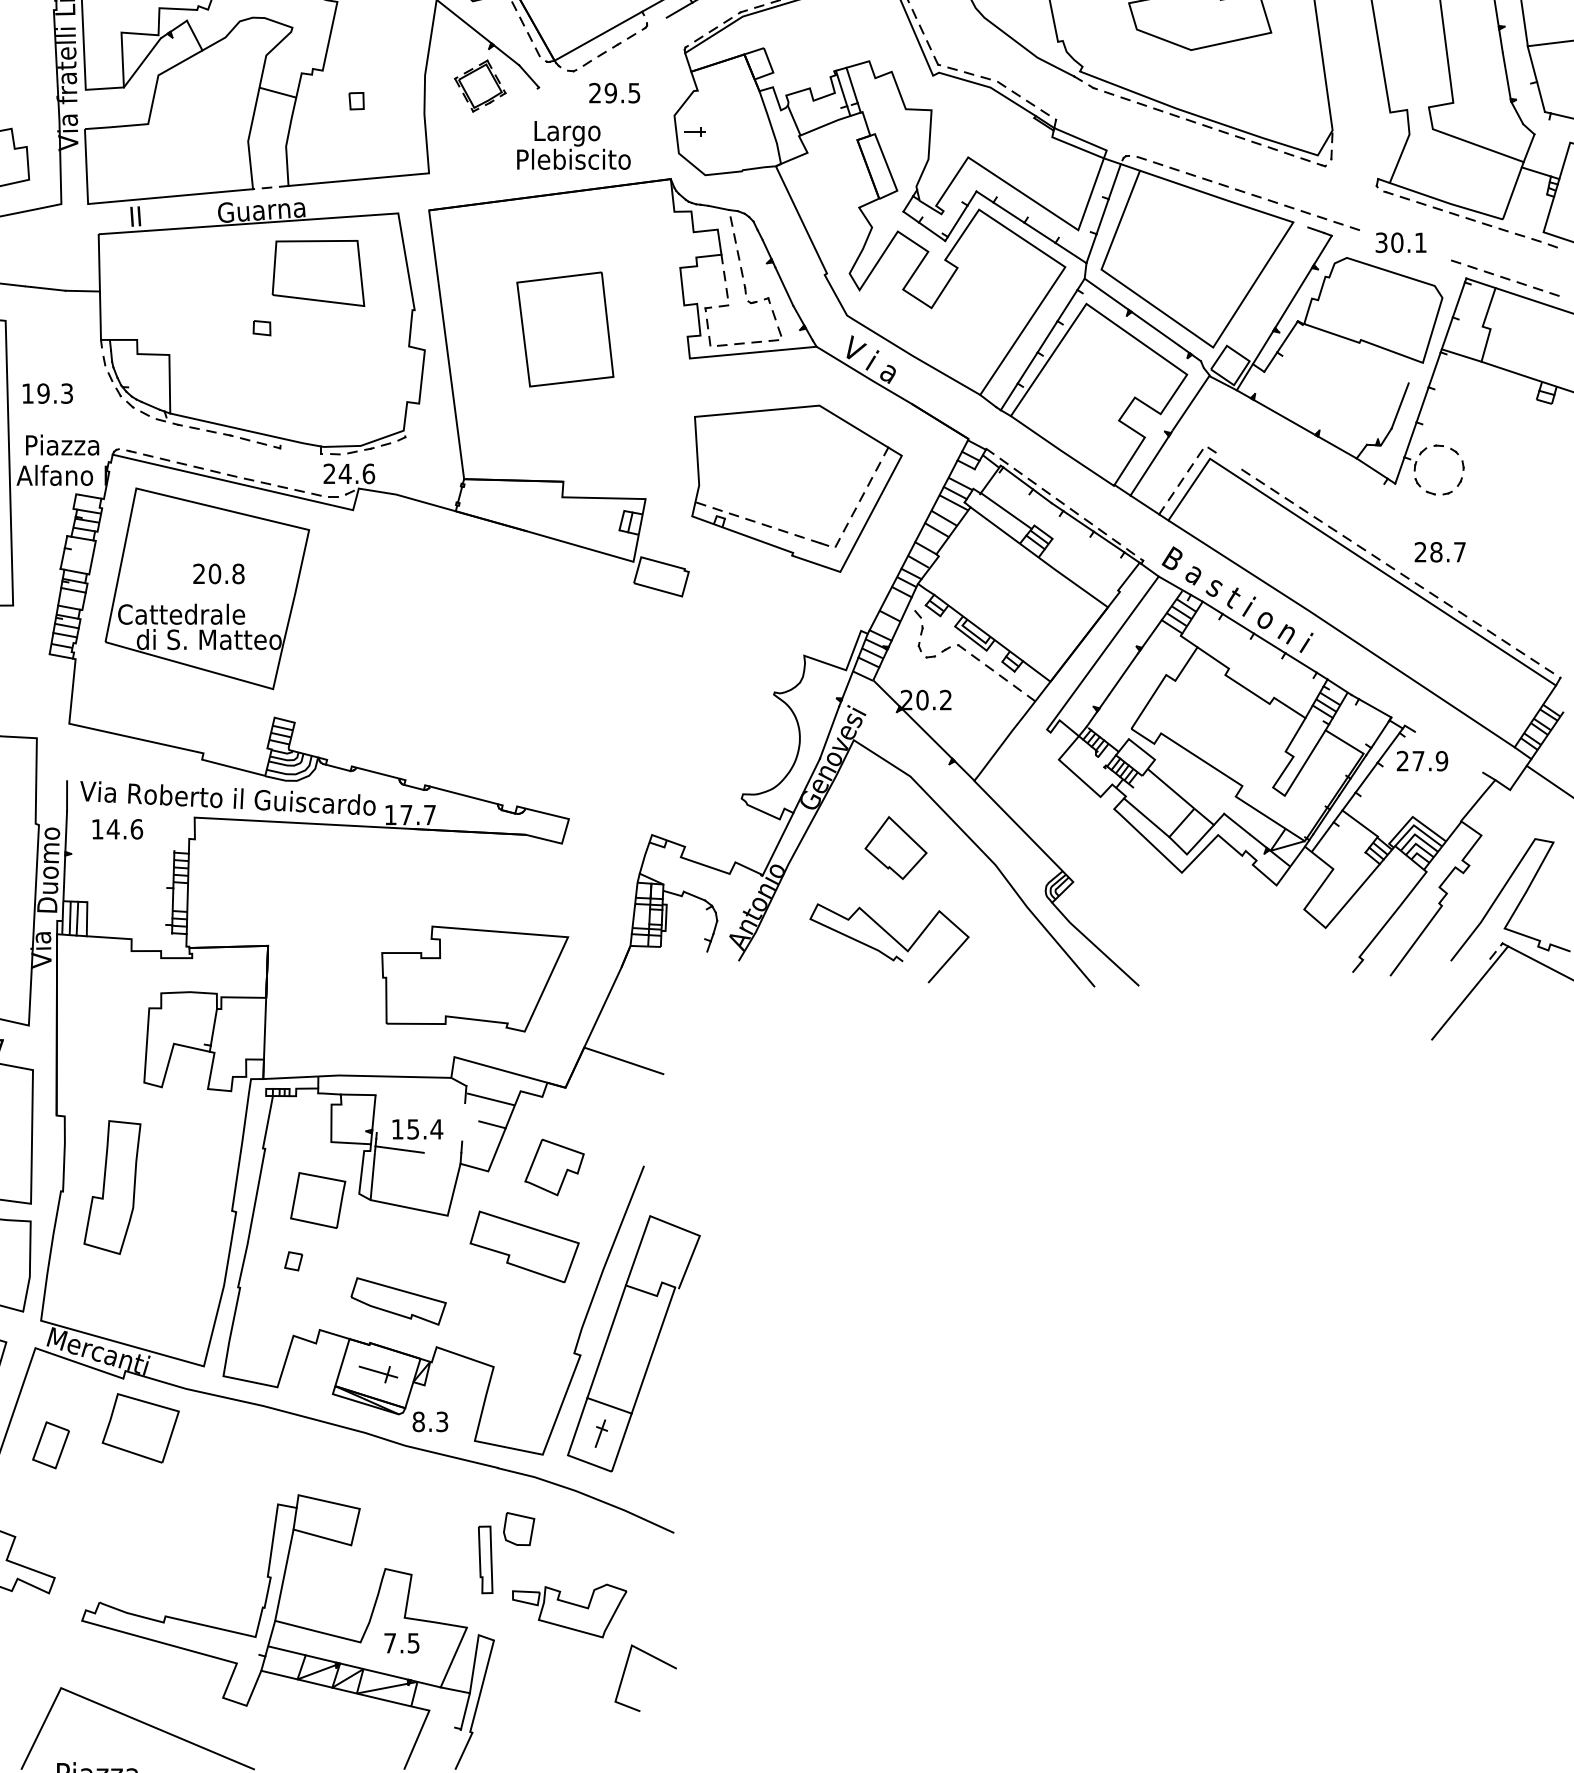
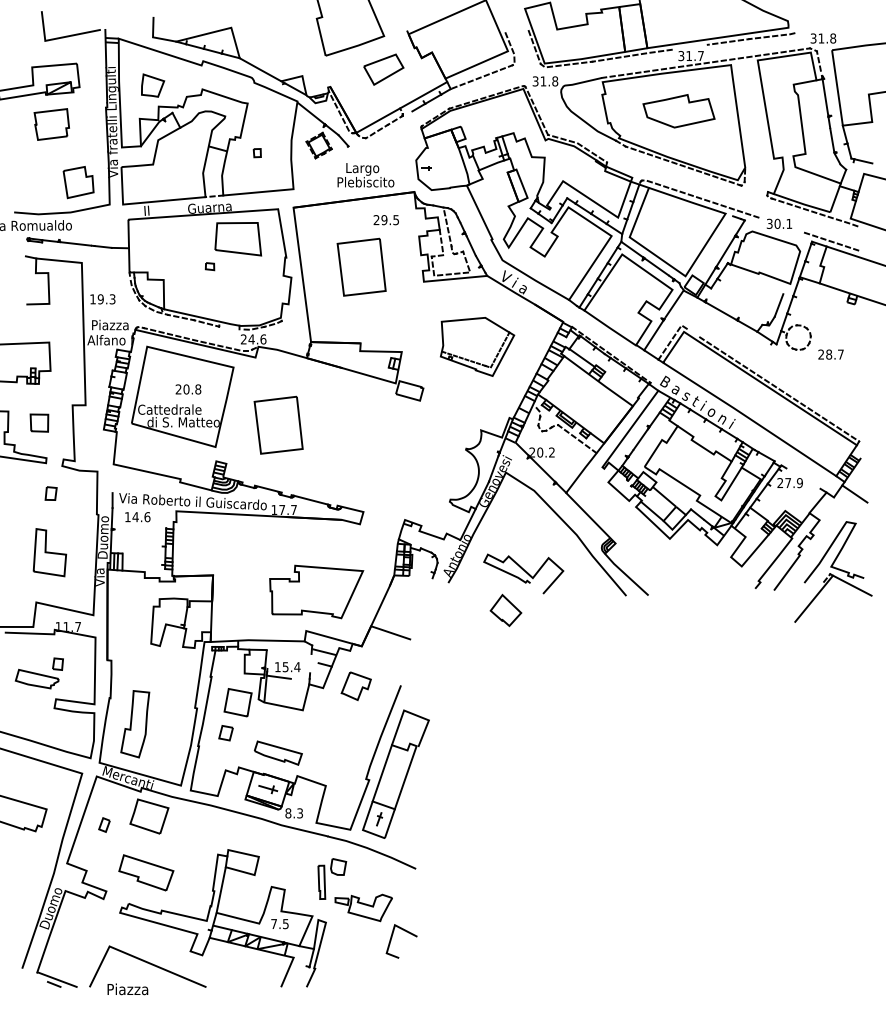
text: (612, 93) -> (385, 220), moved
part: (797, 487) -> (477, 346), size x0.7
text: (1439, 551) -> (830, 354), moved
part: (398, 644) -> (278, 424), added
part: (895, 846) -> (505, 609), moved
part: (112, 1188) -> (135, 724), moved
part: (524, 1246) -> (146, 872), moved
part: (292, 1260) -> (225, 732), size x1.6
part: (50, 1444) -> (104, 824), size x0.6

